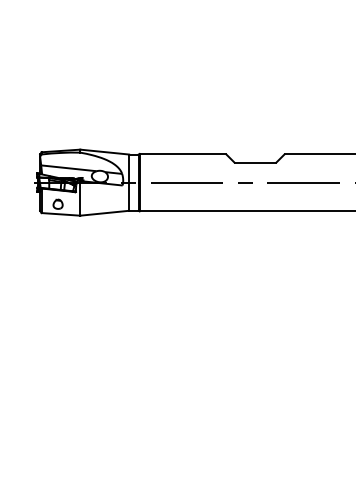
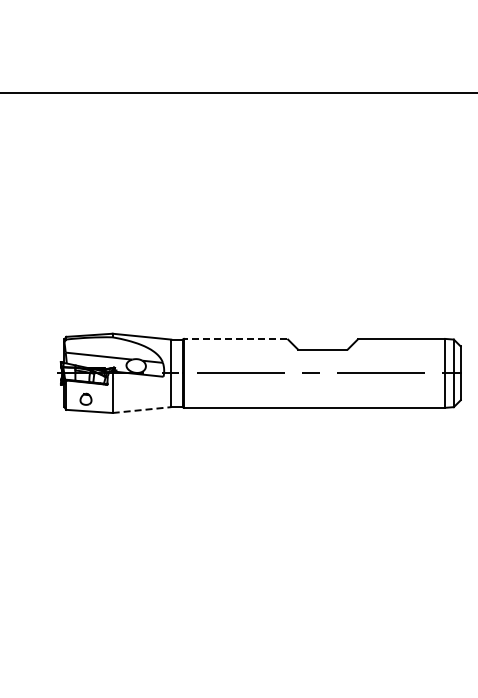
line: (182, 153) -> (235, 338), solid -> dashed
line: (105, 213) -> (142, 410), solid -> dashed

